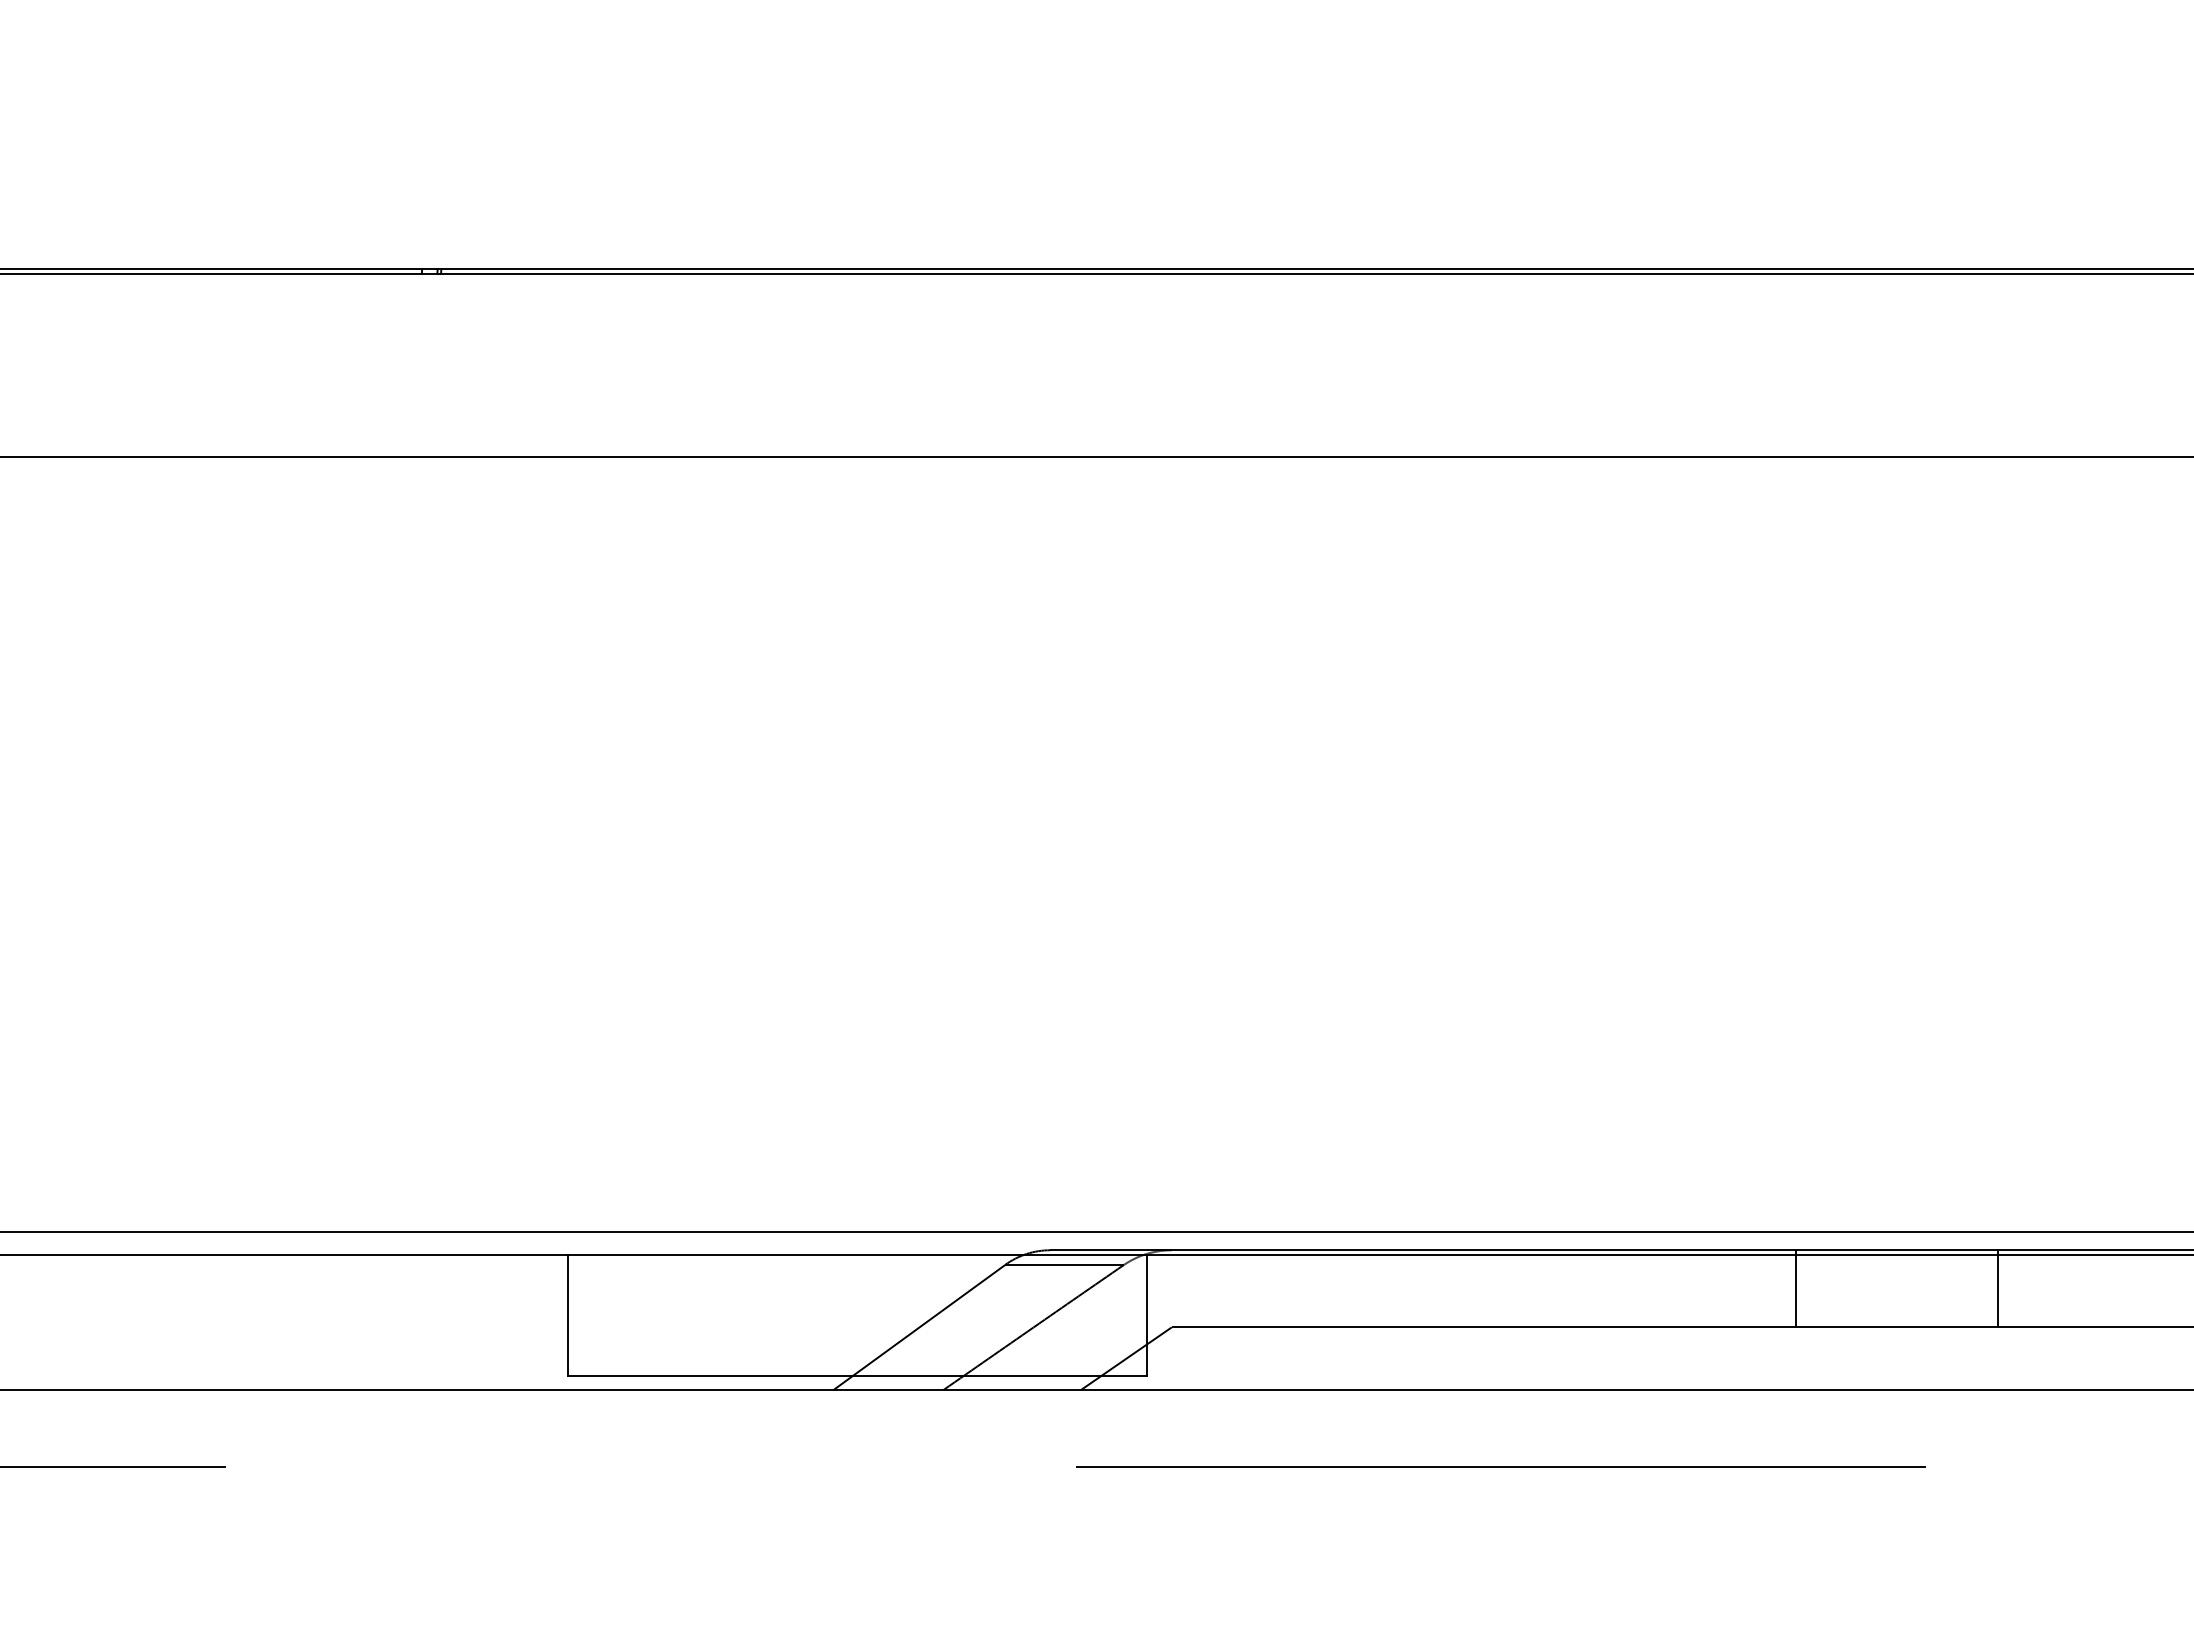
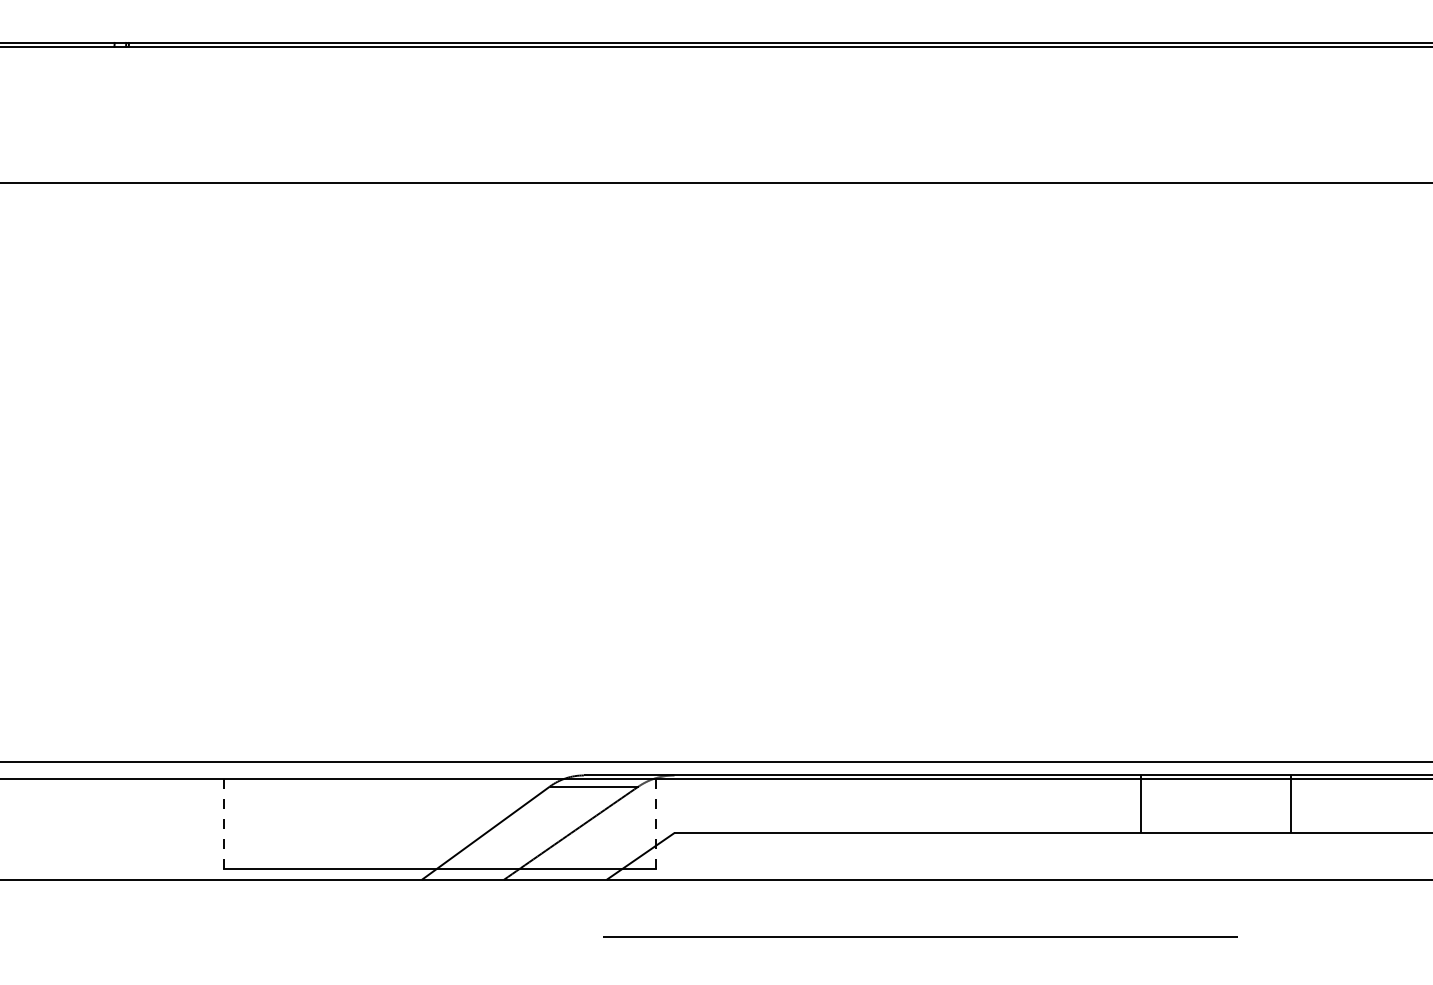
line: (1146, 1314) -> (655, 823), solid -> dashed
line: (568, 1315) -> (223, 824), solid -> dashed

